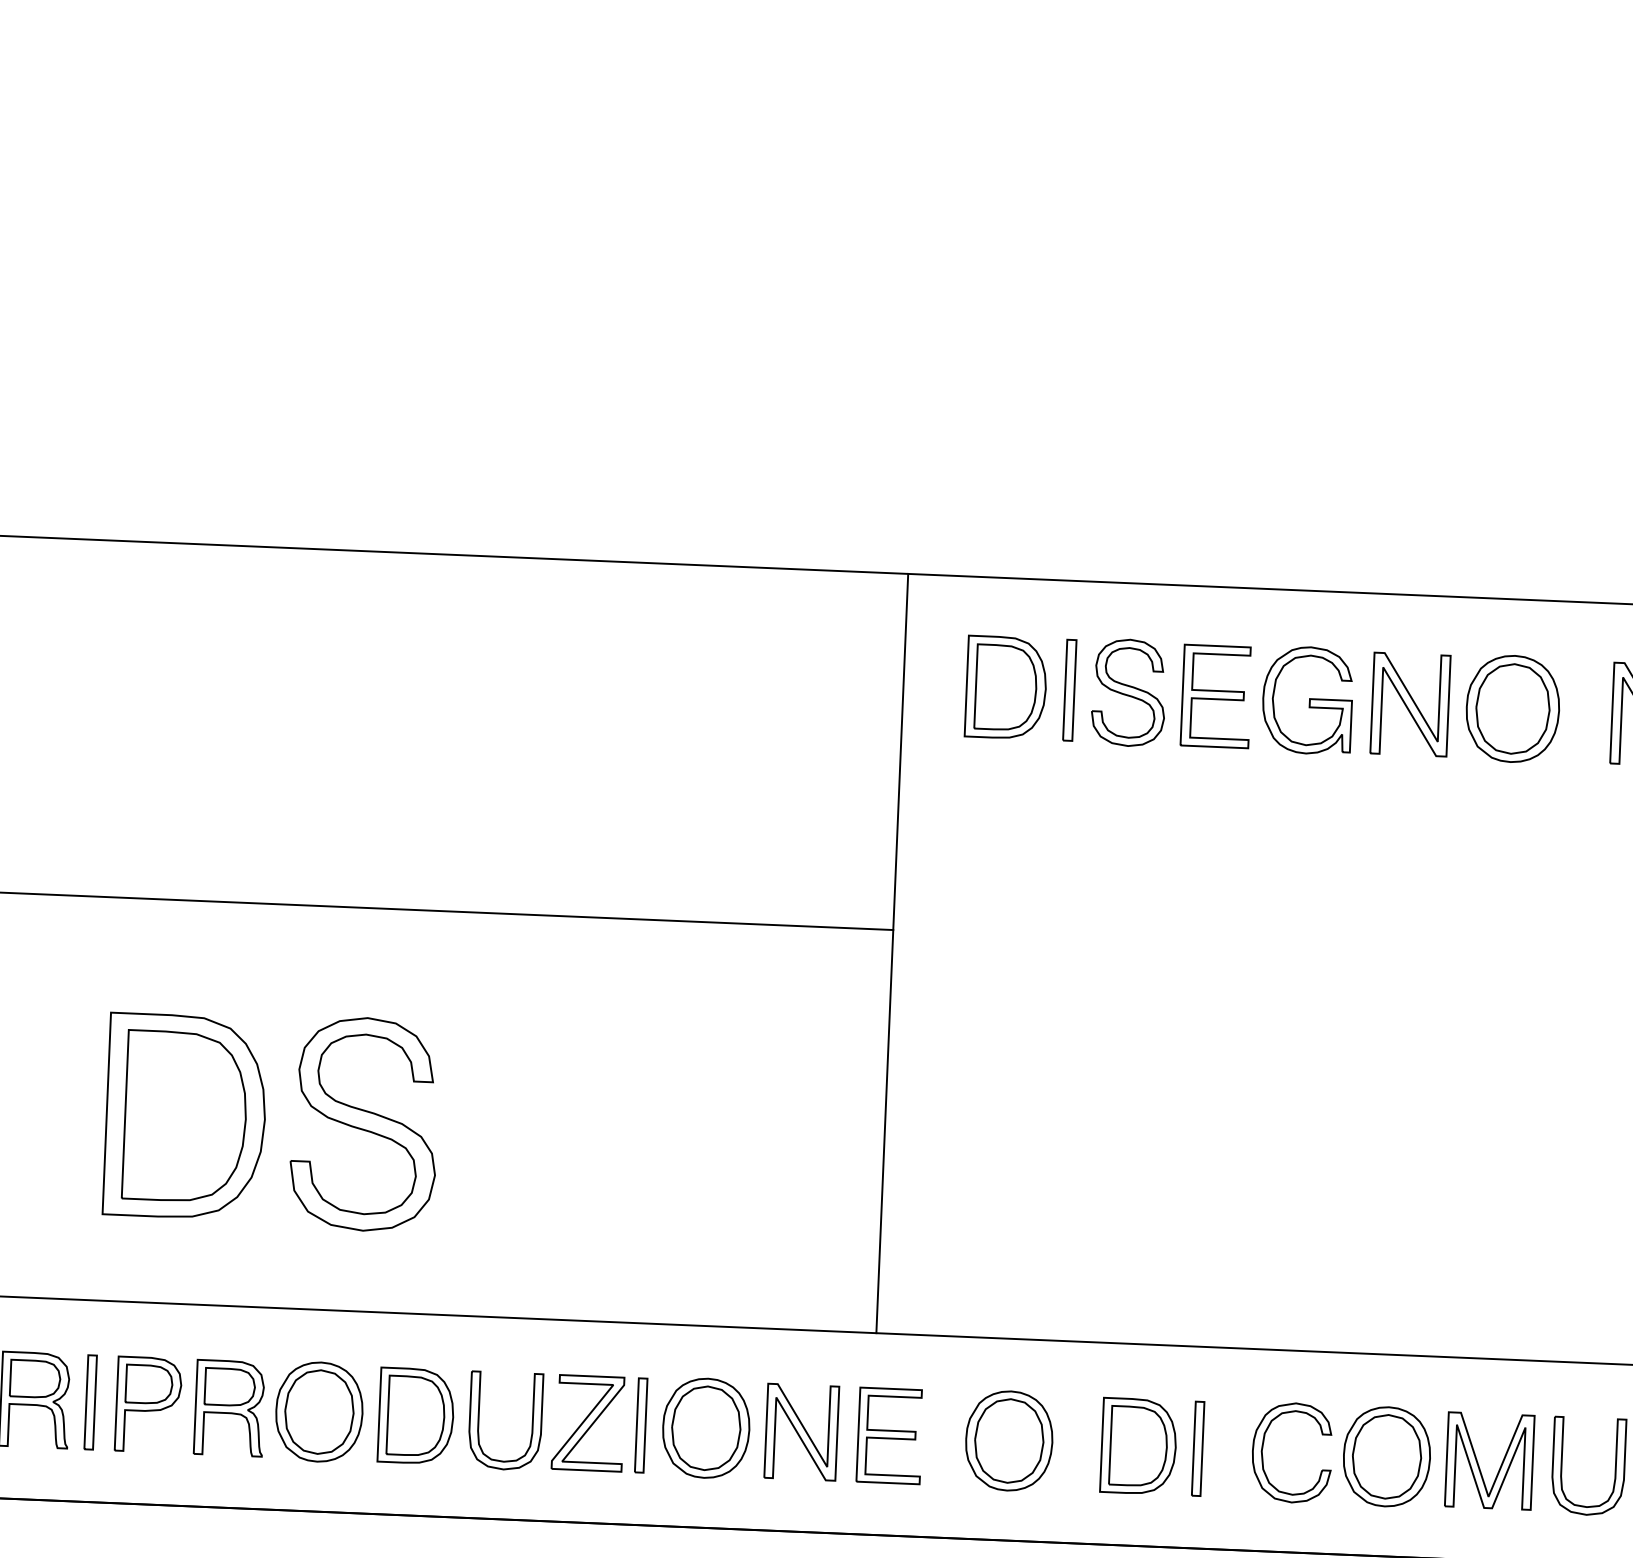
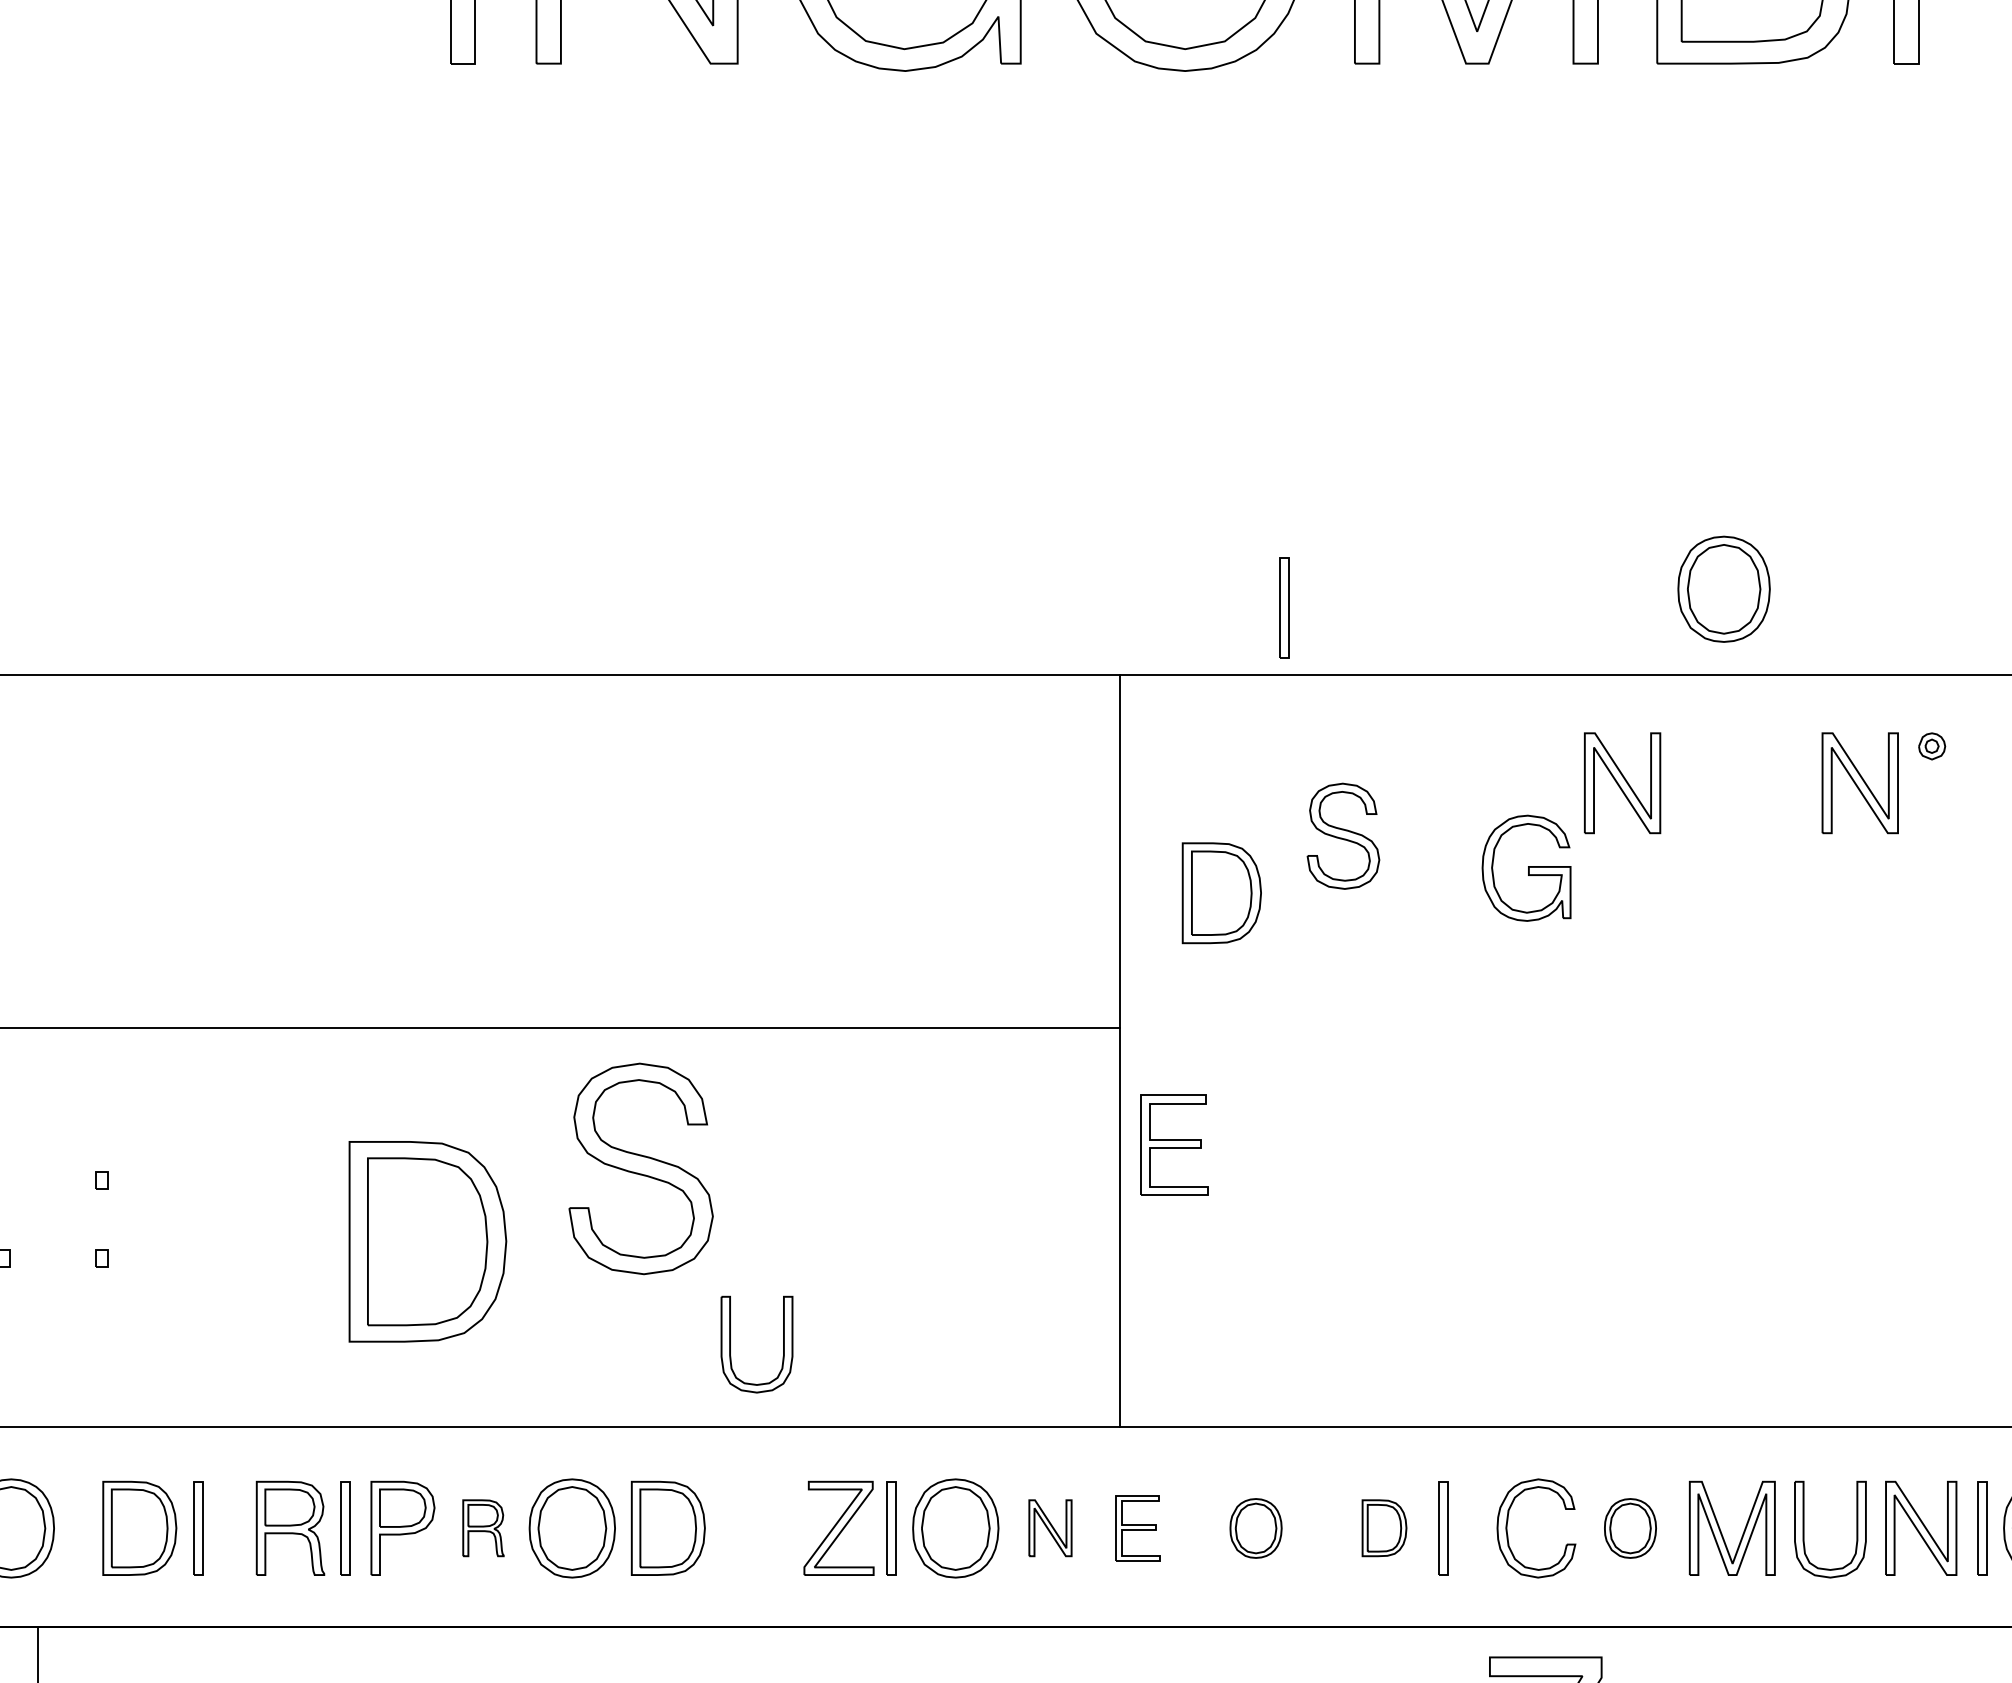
part: (1005, 687) -> (1221, 893), moved
part: (1069, 689) -> (1284, 607), moved
part: (1128, 692) -> (1343, 835), moved
part: (1216, 695) -> (1174, 1144), moved
part: (1307, 699) -> (1526, 867), moved
part: (1512, 708) -> (1723, 588), moved
part: (363, 1123) -> (640, 1168), moved
part: (229, 1407) -> (483, 1527), size x0.6
part: (478, 1419) -> (730, 1344), moved
part: (801, 1431) -> (1050, 1527), size x0.6
part: (889, 1436) -> (1137, 1528), size x0.7
part: (1008, 1440) -> (1255, 1528), size x0.6
part: (1138, 1445) -> (1384, 1527), size x0.6
part: (1387, 1456) -> (1630, 1528), size x0.6

